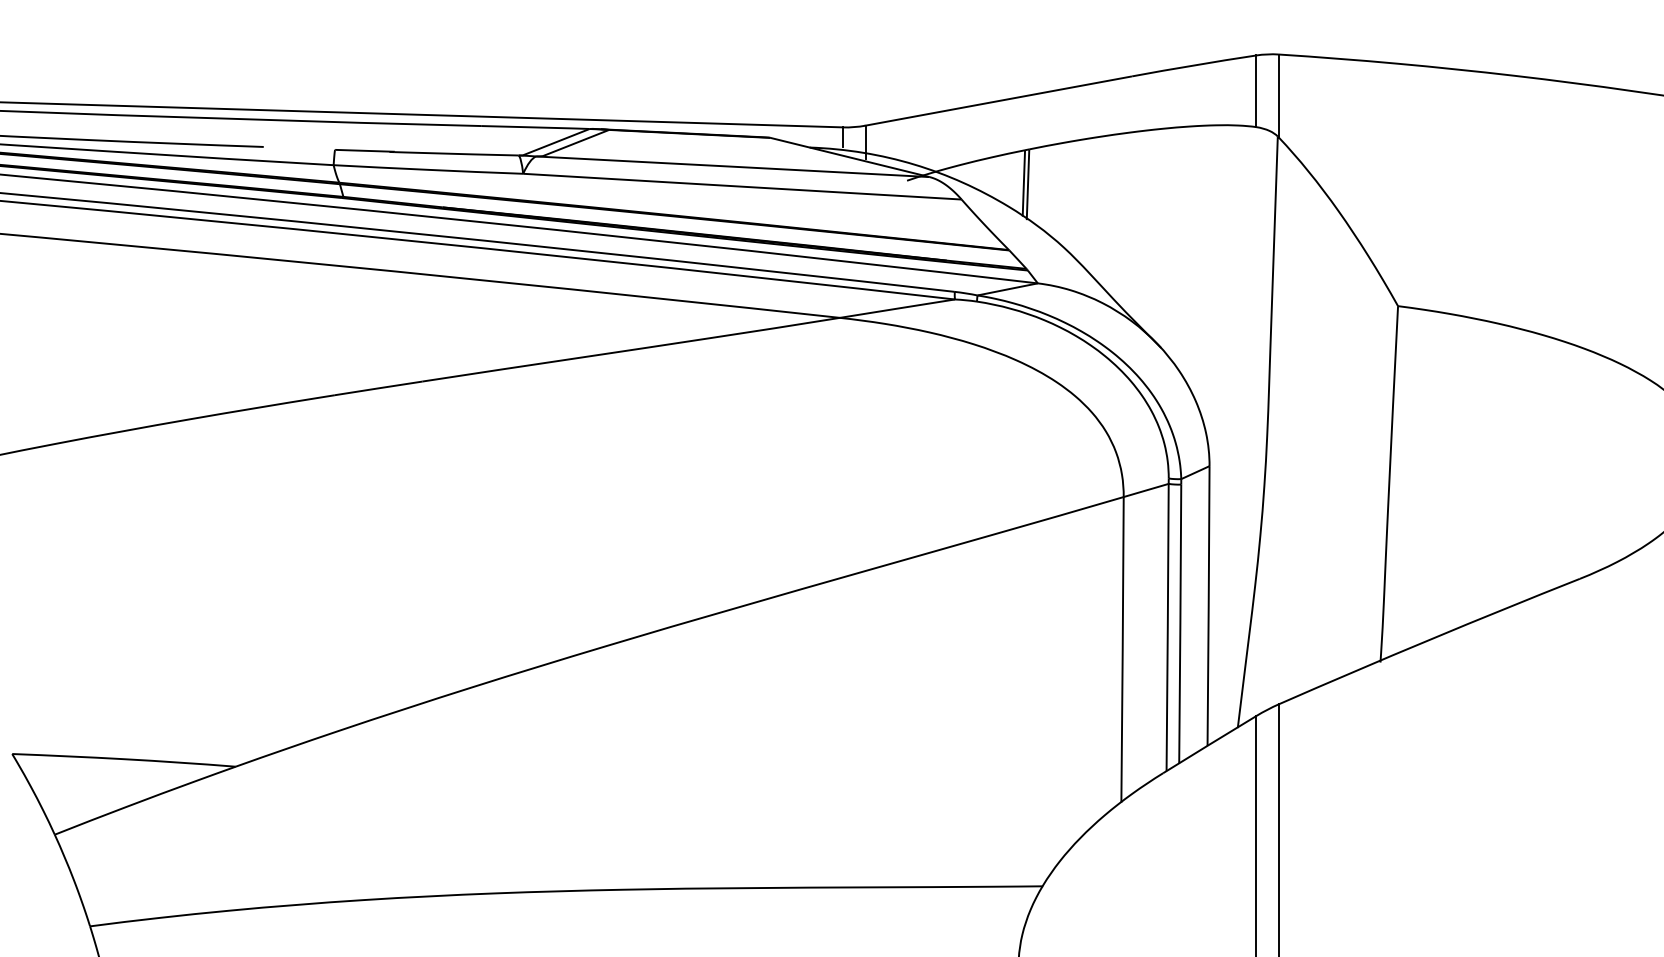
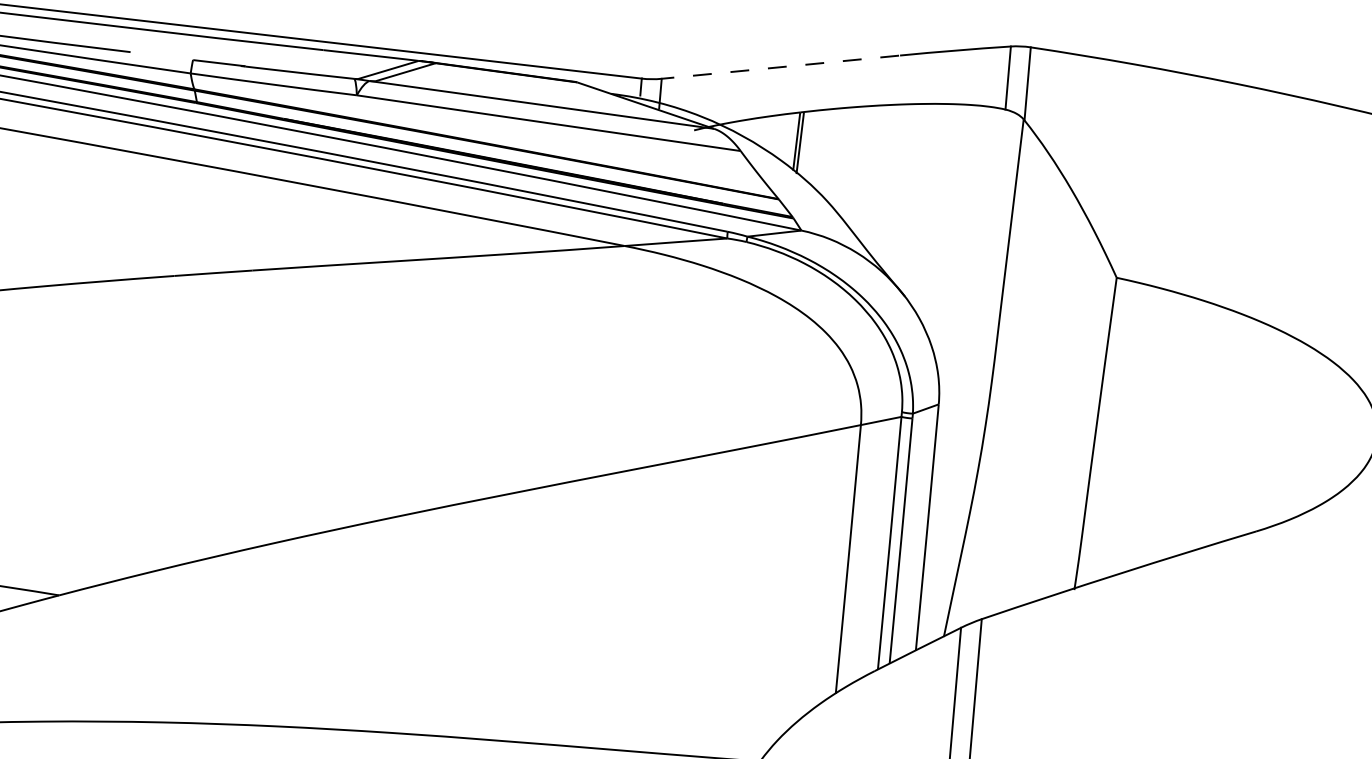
line: (998, 101) -> (780, 67), solid -> dashed

